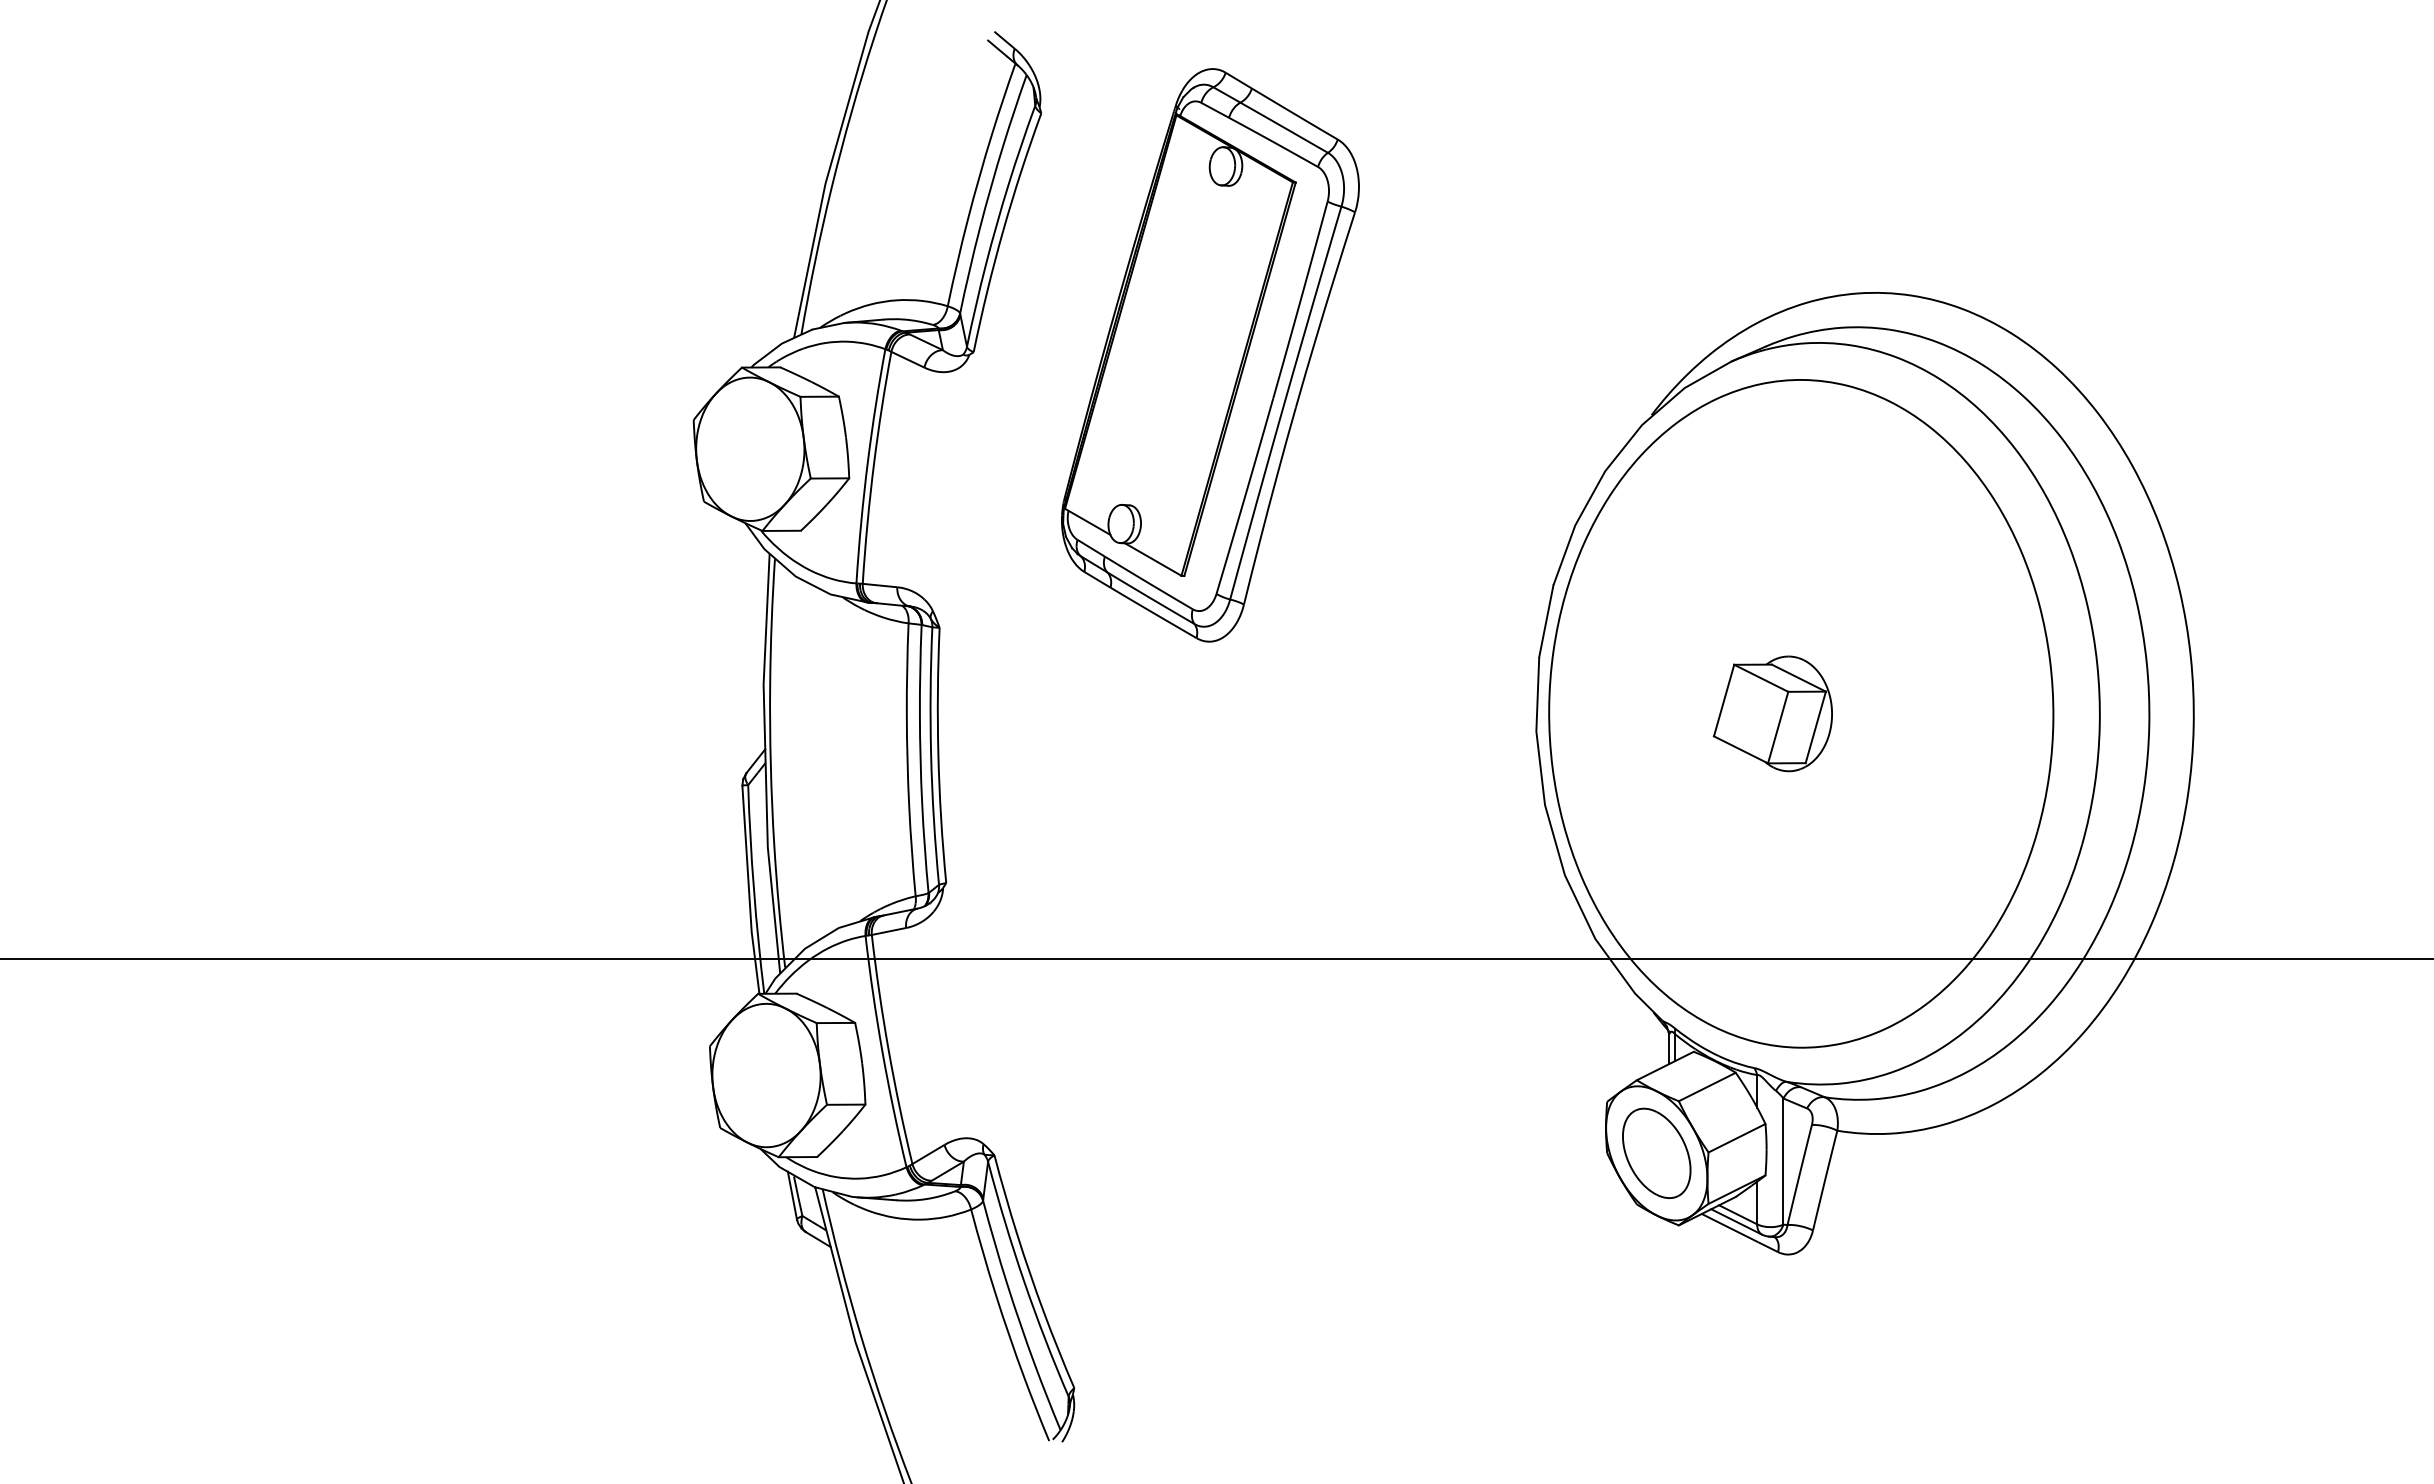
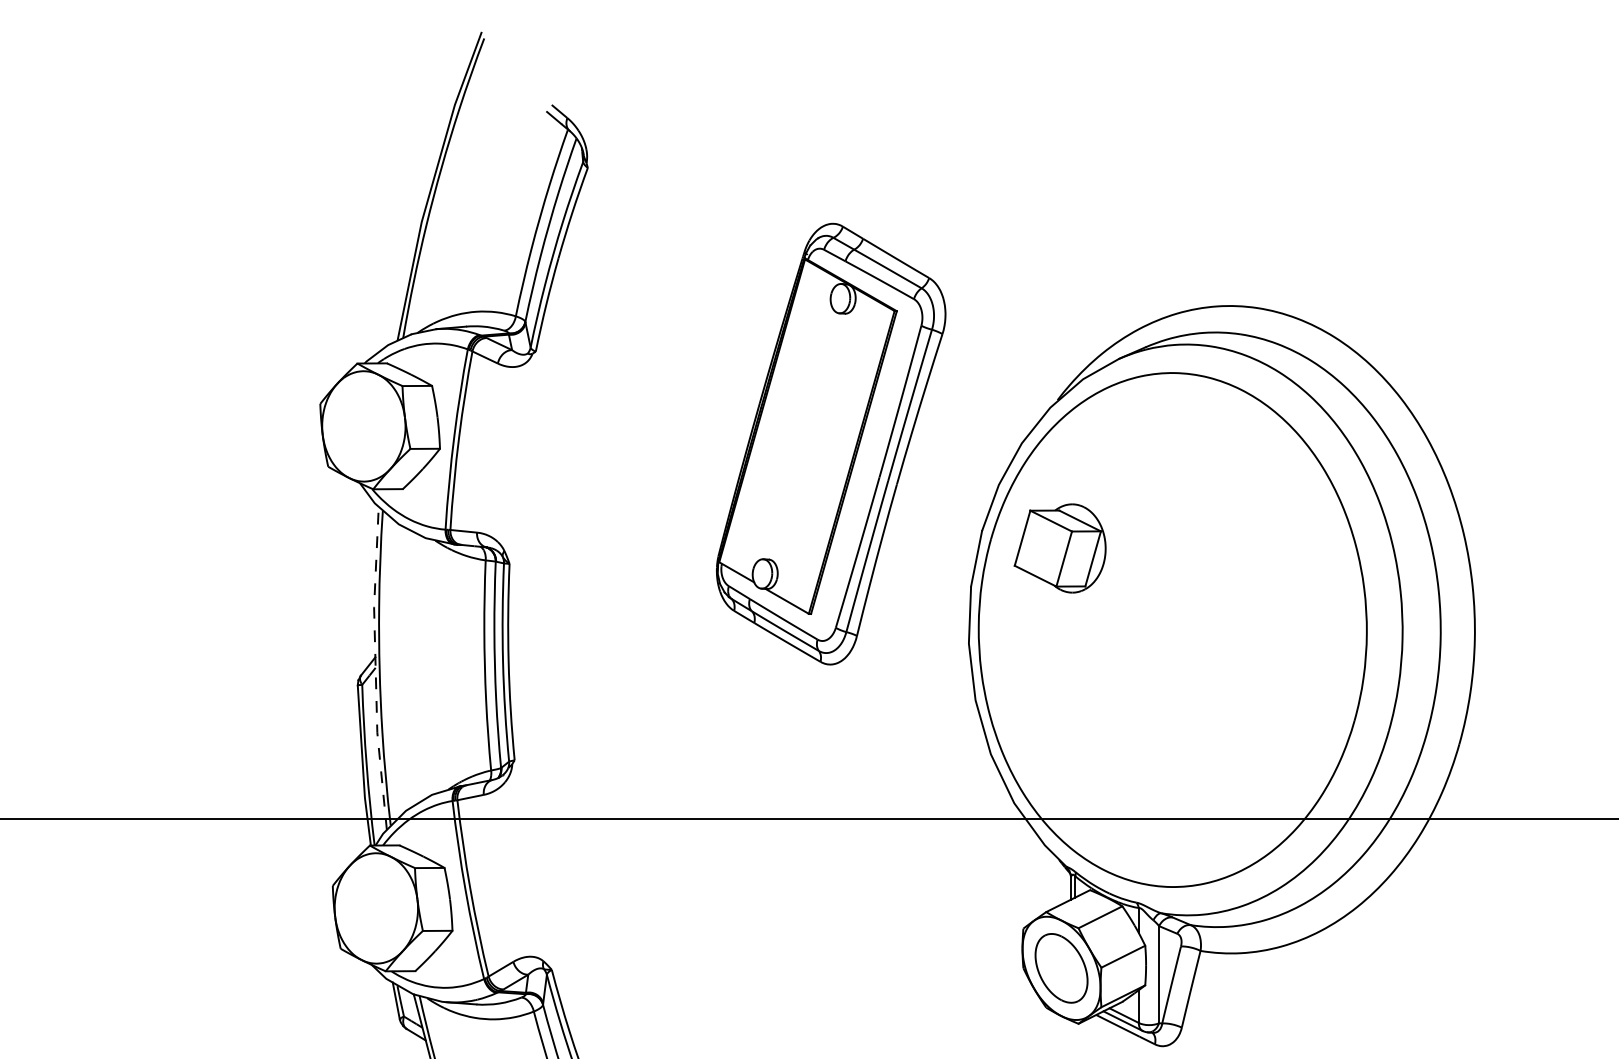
part: (1210, 355) -> (831, 444), moved
part: (1772, 713) -> (1059, 548), moved
line: (765, 763) -> (375, 668), solid -> dashed

